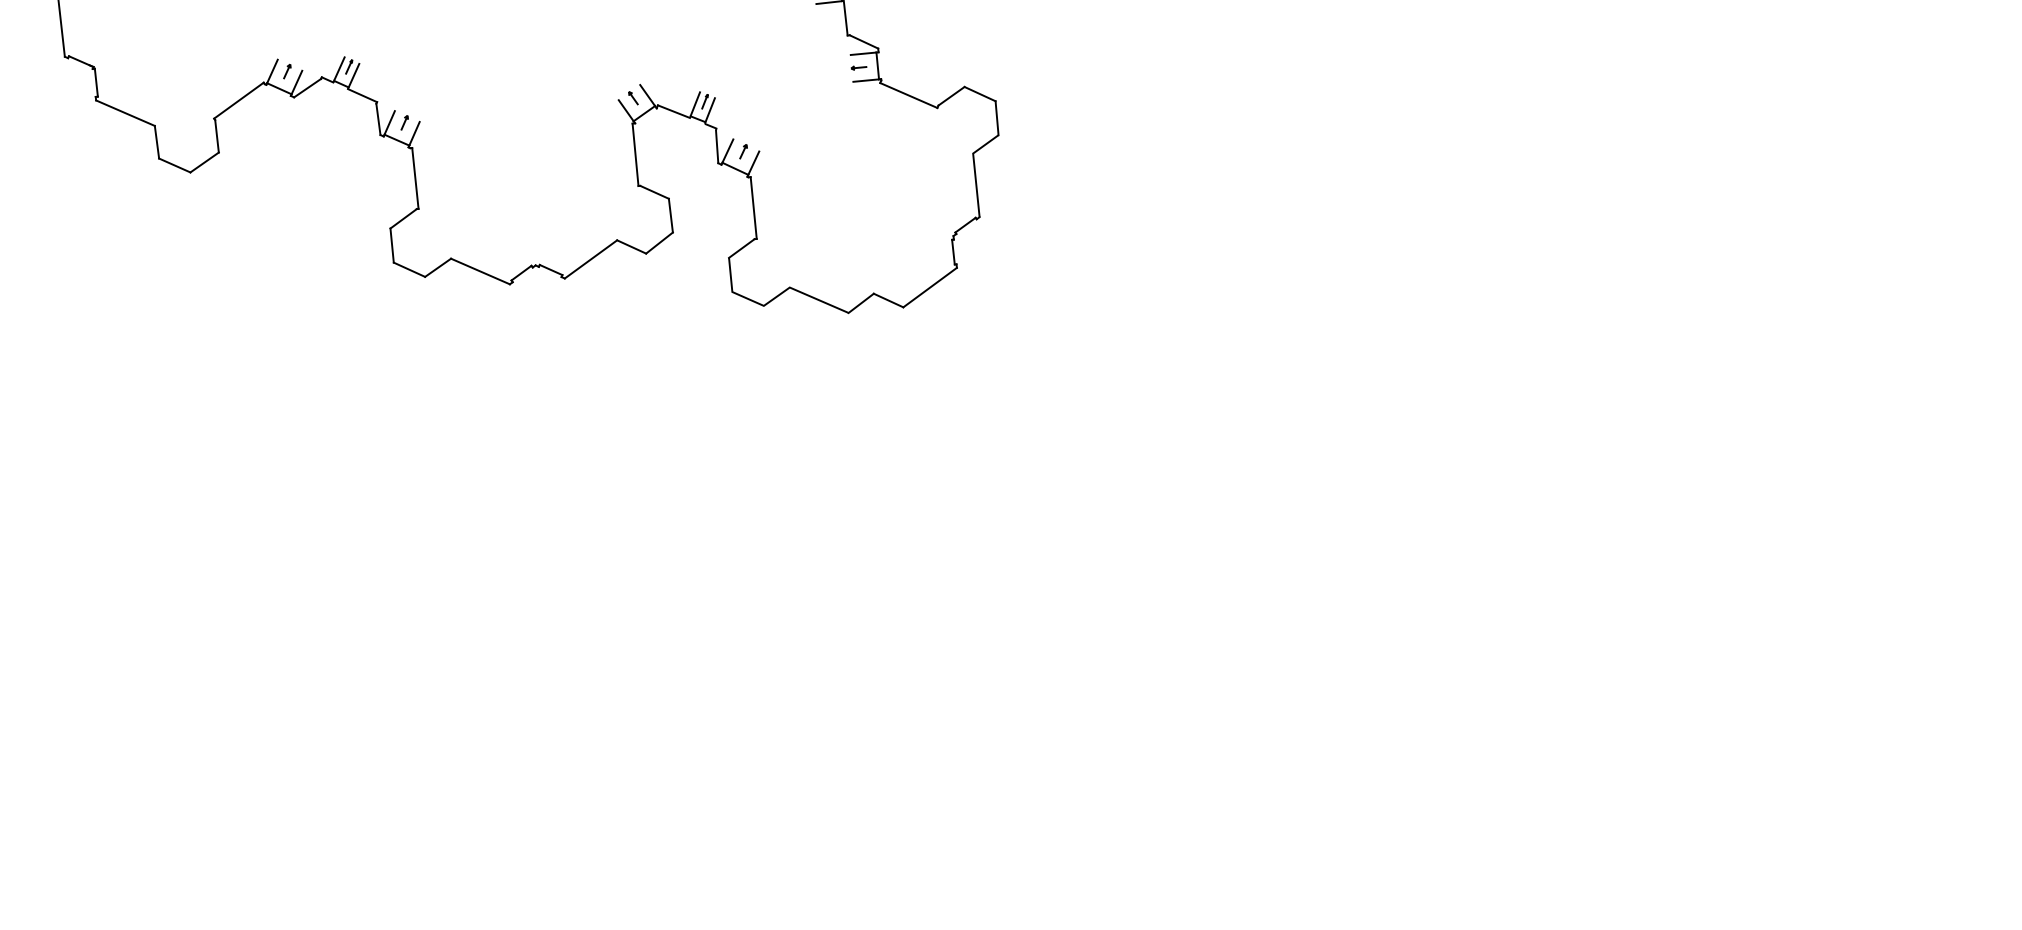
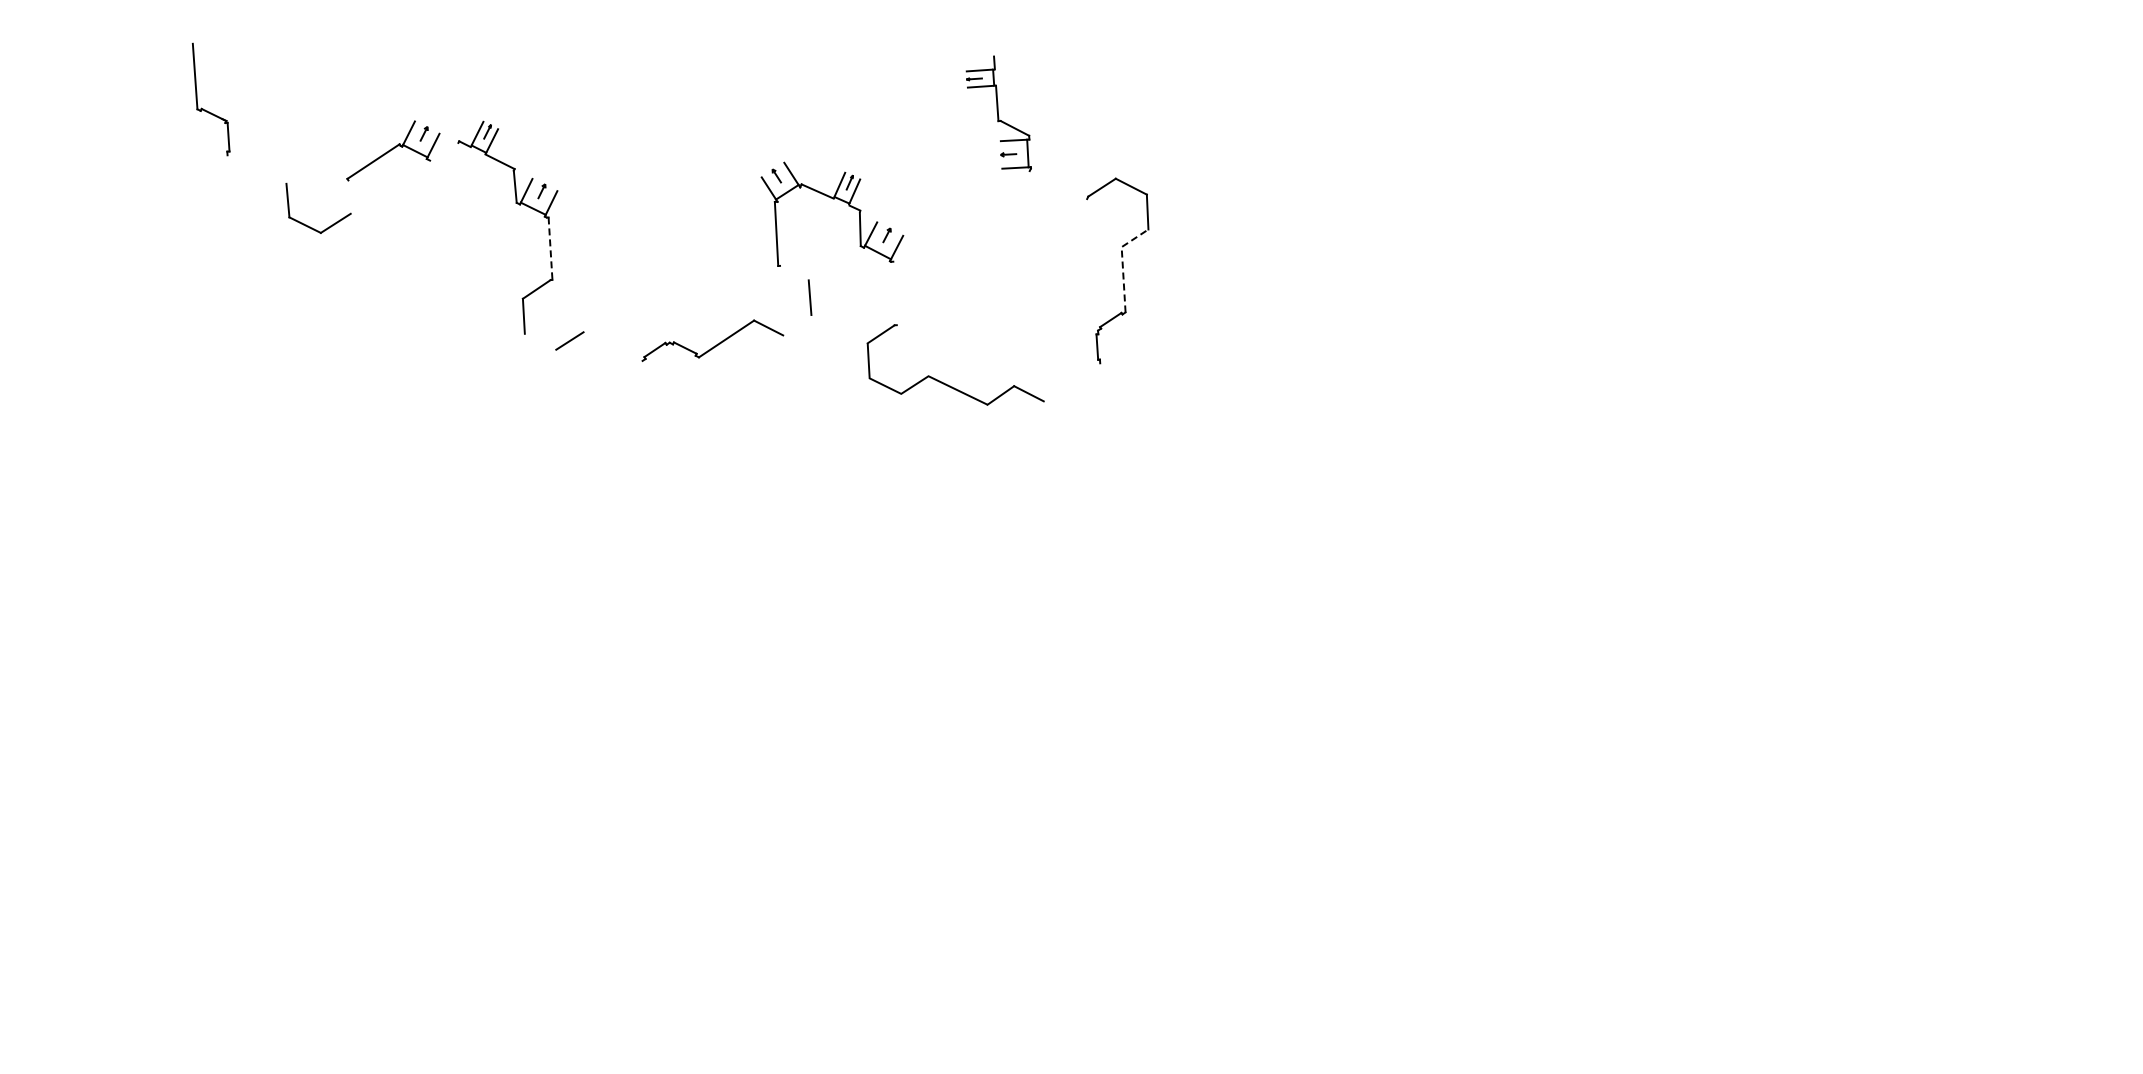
line: (307, 87) -> (444, 151), removed
line: (908, 95) -> (1058, 185), removed
line: (124, 113) -> (256, 169), removed
line: (216, 135) -> (349, 196), removed
line: (974, 168) -> (1122, 262), solid -> dashed
line: (415, 179) -> (550, 249), solid -> dashed
line: (654, 191) -> (794, 272), removed
line: (753, 208) -> (894, 293), removed
line: (659, 243) -> (797, 325), removed
line: (409, 269) -> (540, 341), removed
line: (479, 271) -> (612, 346), removed
line: (929, 287) -> (1071, 382), removed

